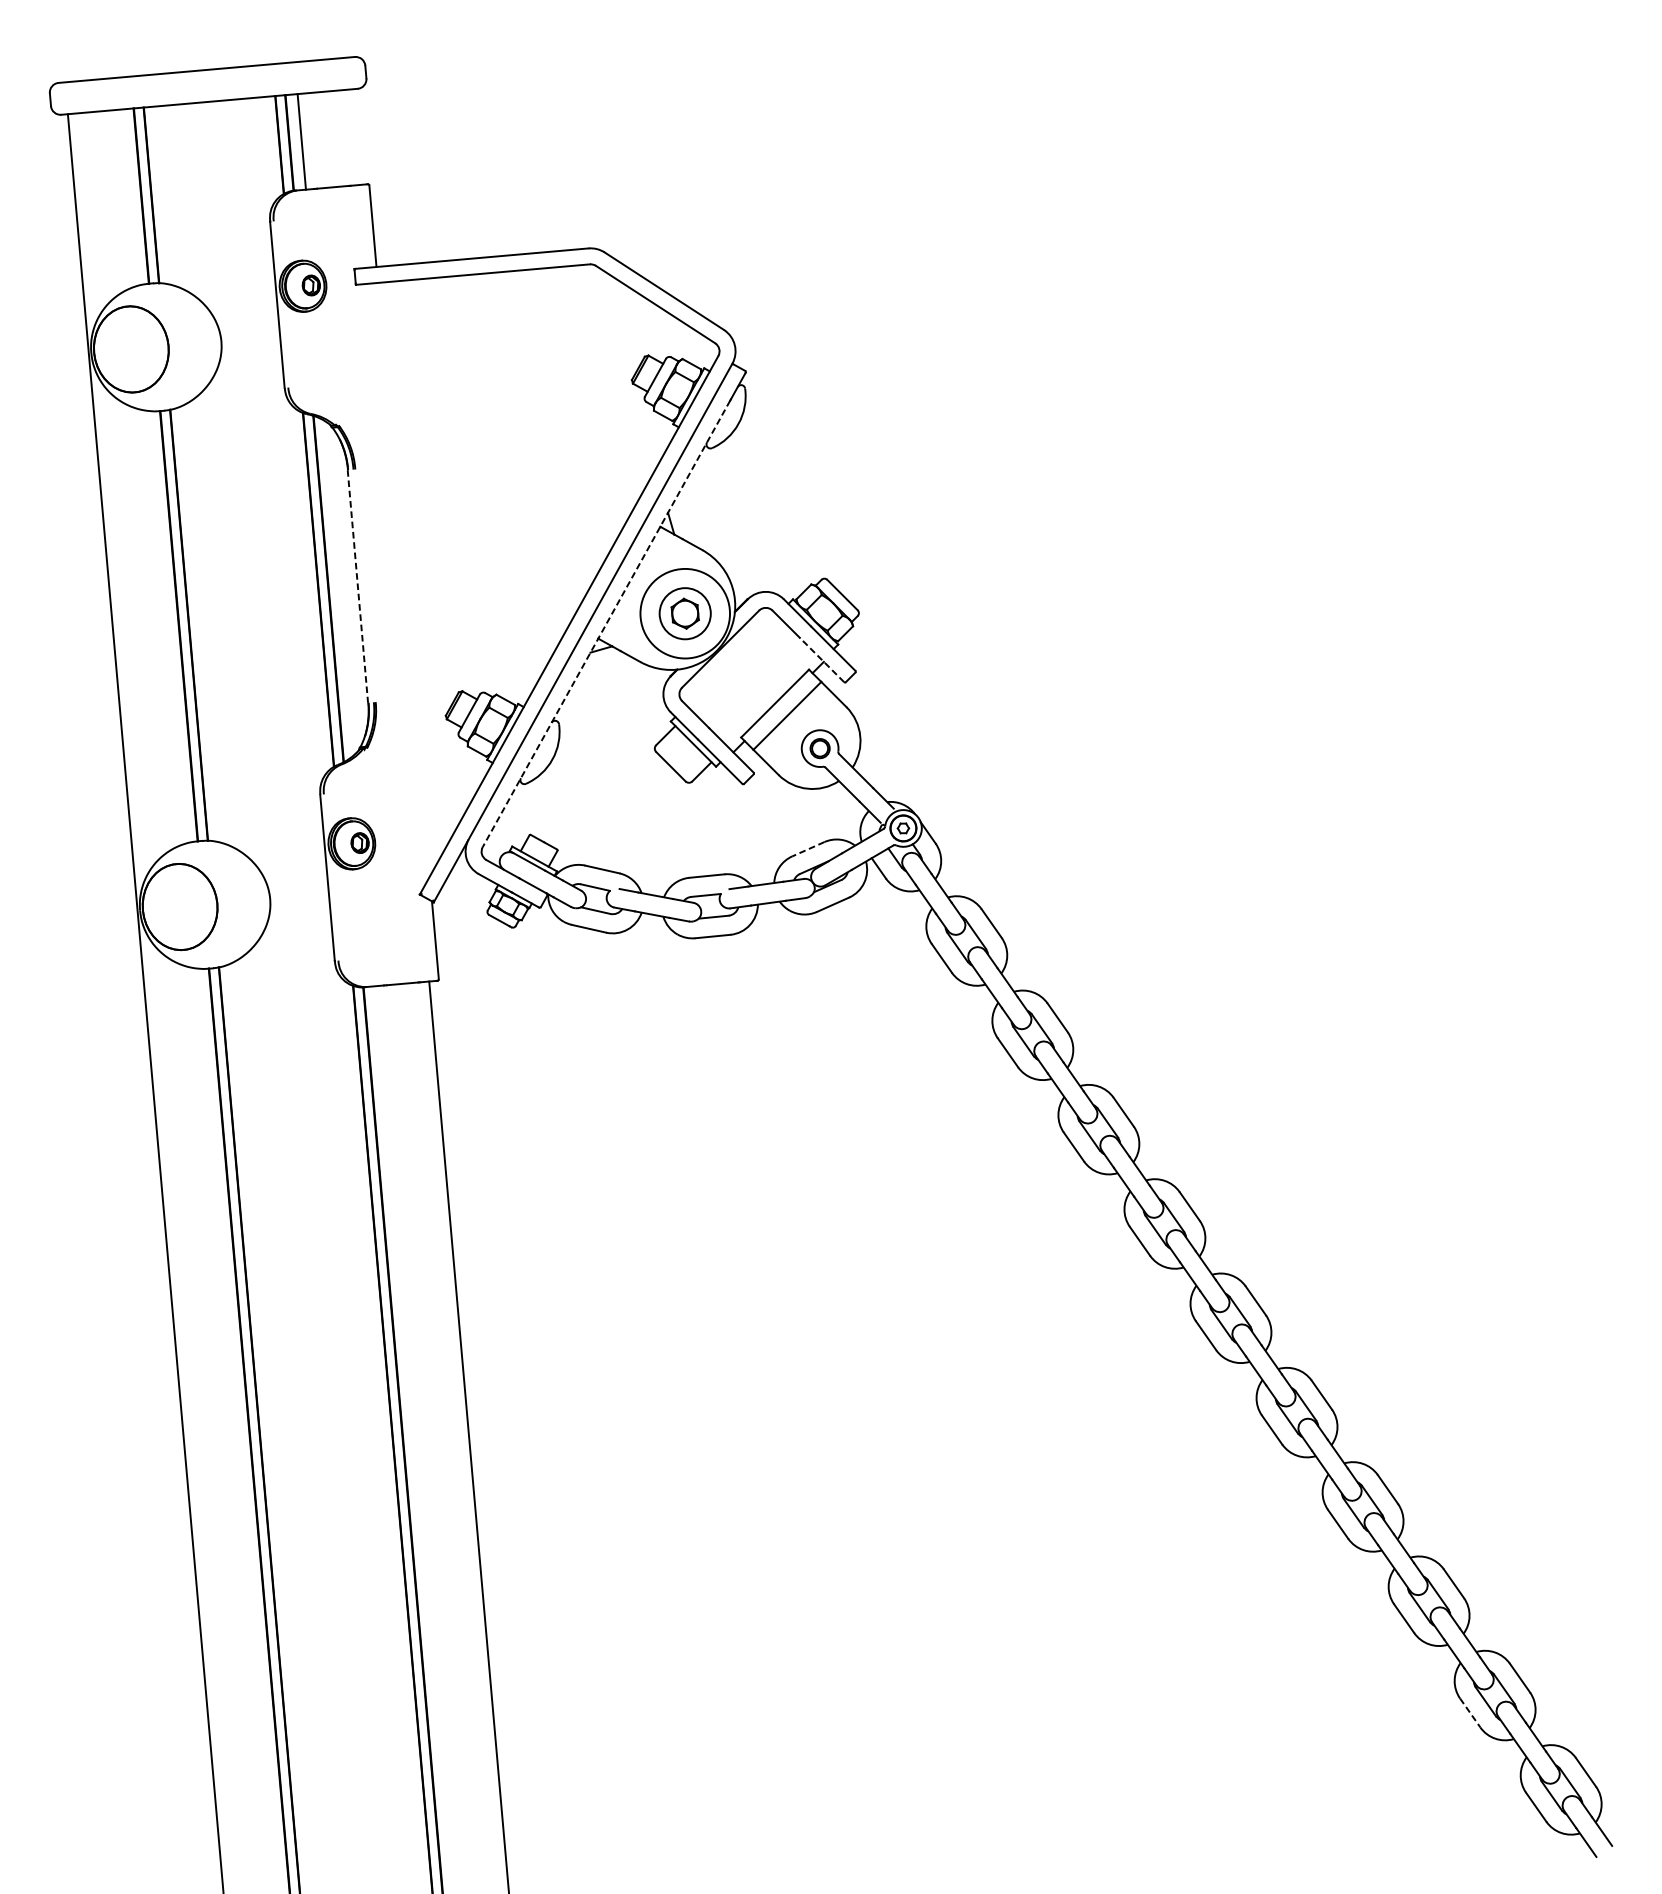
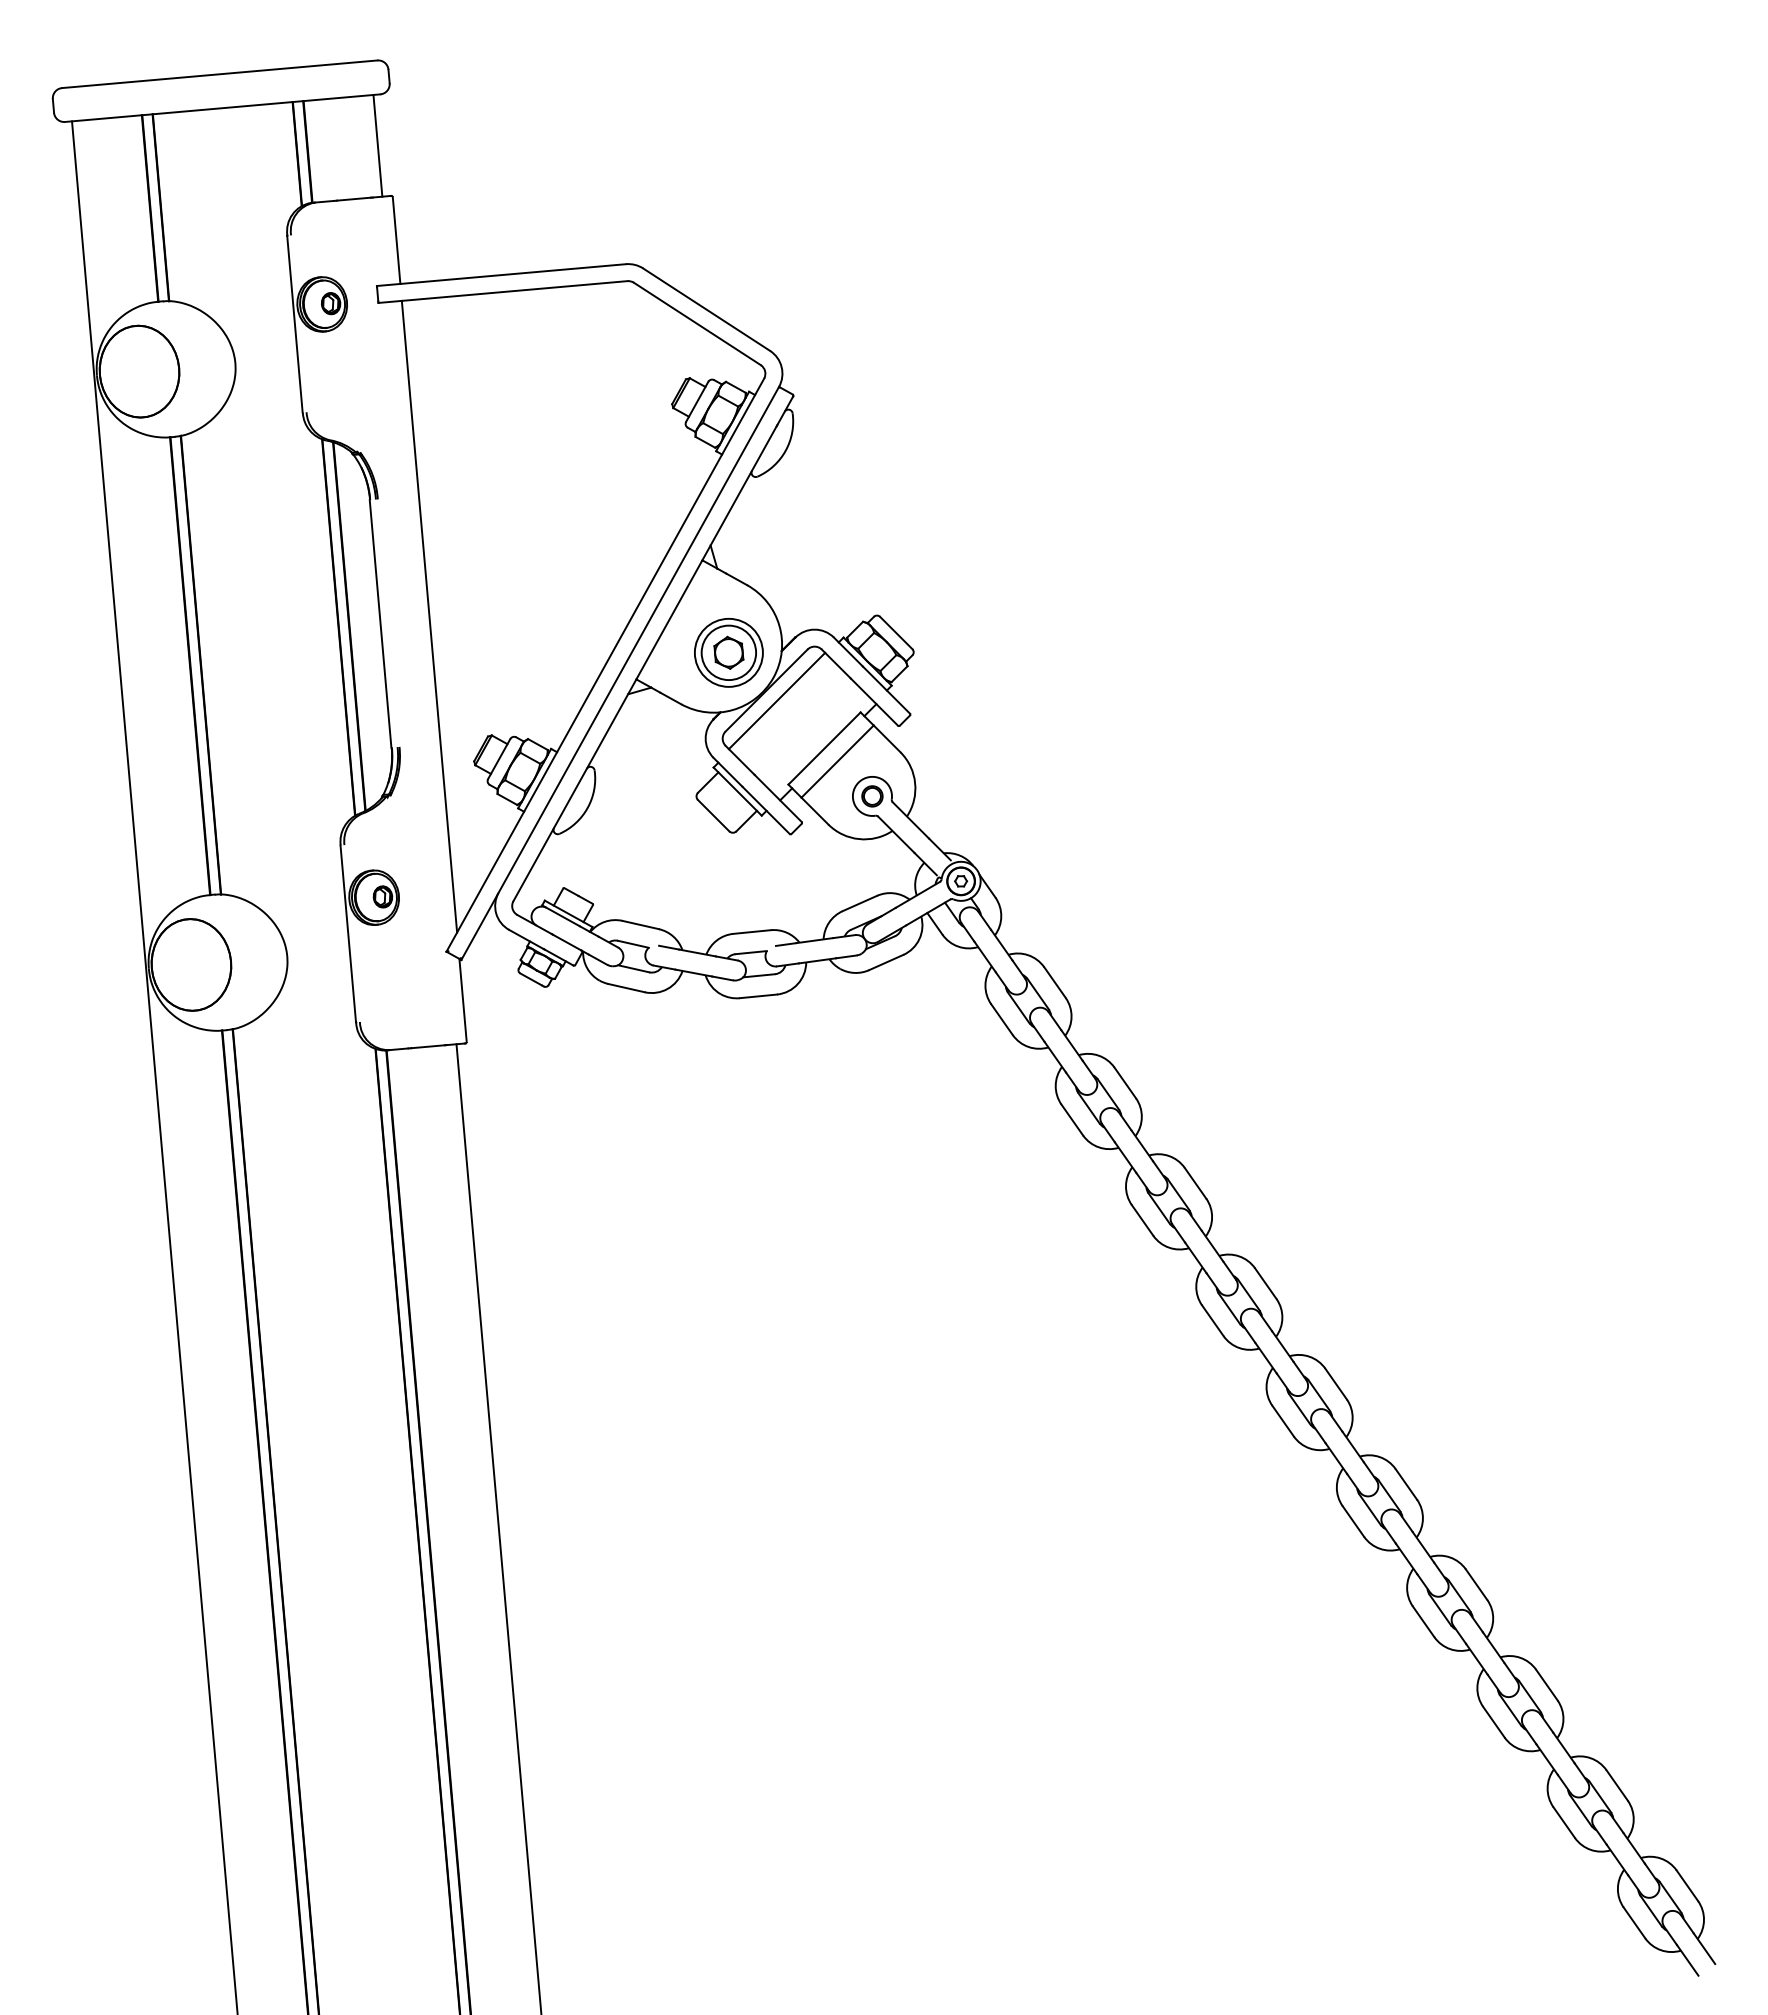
line: (301, 141) -> (377, 145), moved
line: (403, 579) -> (429, 616), added
line: (357, 587) -> (380, 624), dashed -> solid
circle: (684, 613) -> (728, 652), size x0.71
line: (606, 623) -> (645, 663), dashed -> solid
line: (729, 658) -> (776, 700), added
line: (822, 659) -> (874, 701), dashed -> solid
line: (807, 849) -> (859, 903), dashed -> solid
line: (1470, 1712) -> (1564, 1822), dashed -> solid

